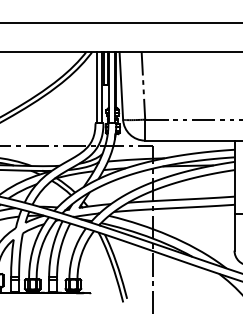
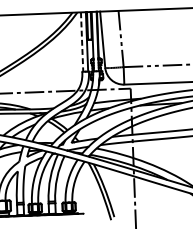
line: (96, 87) -> (82, 41), solid -> dashed

